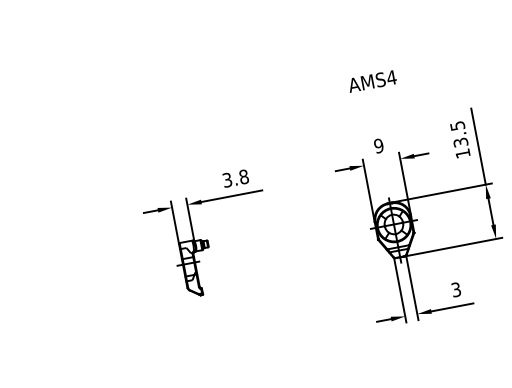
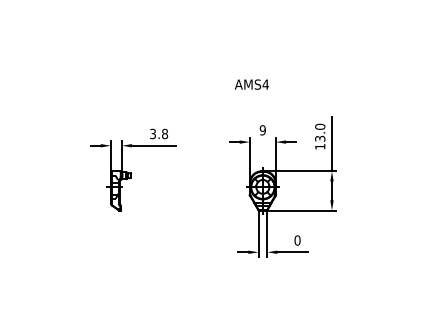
text: (371, 81) -> (251, 84), moved
text: (457, 125) -> (320, 126), 13.5 -> 13.0
text: (456, 289) -> (297, 240), 3 -> 0

